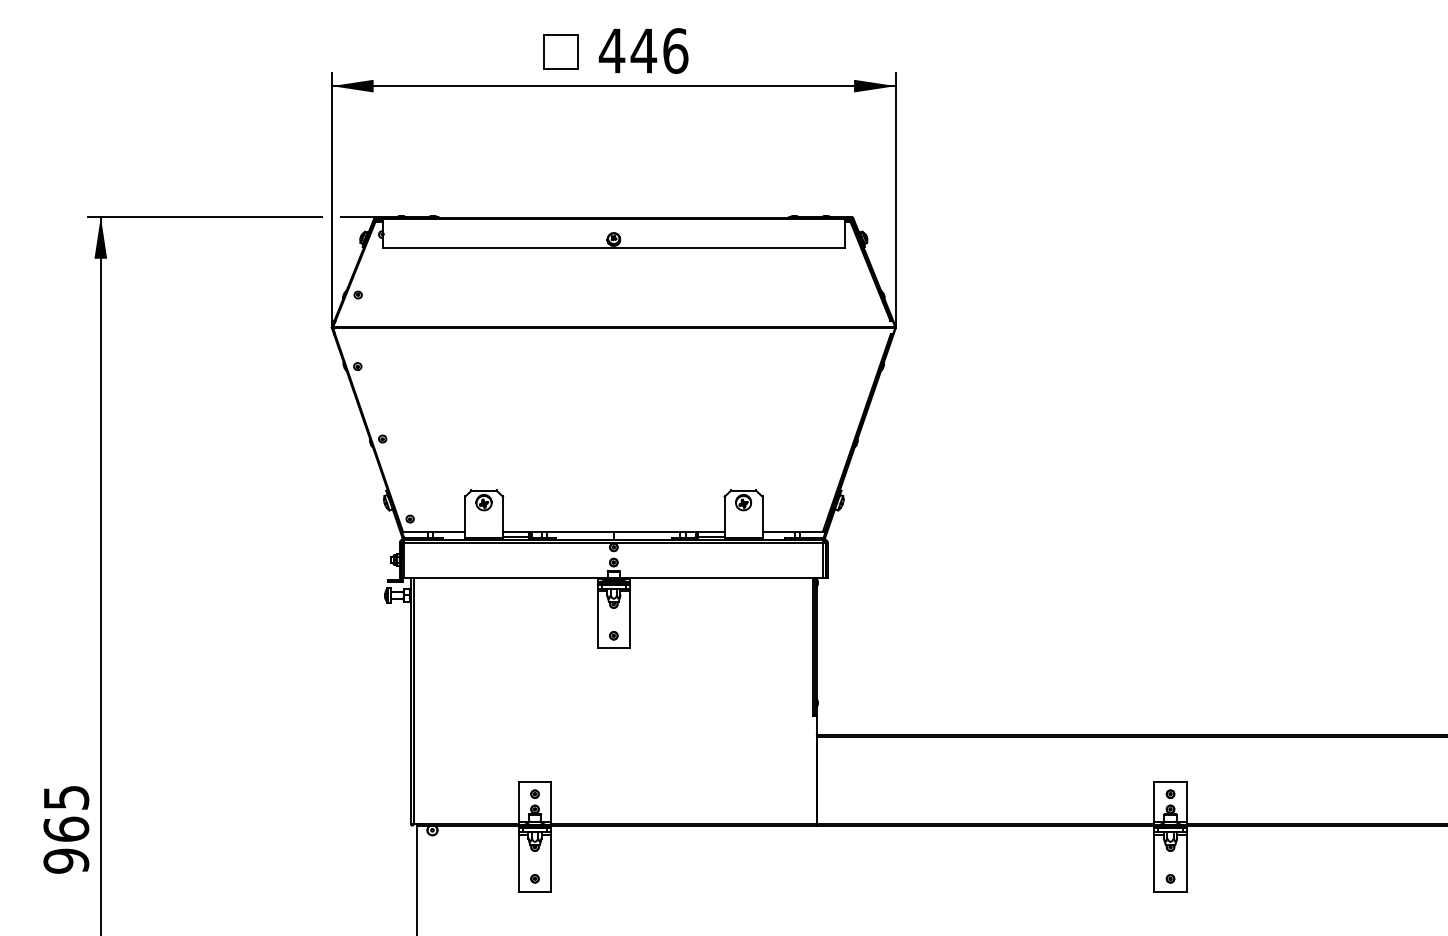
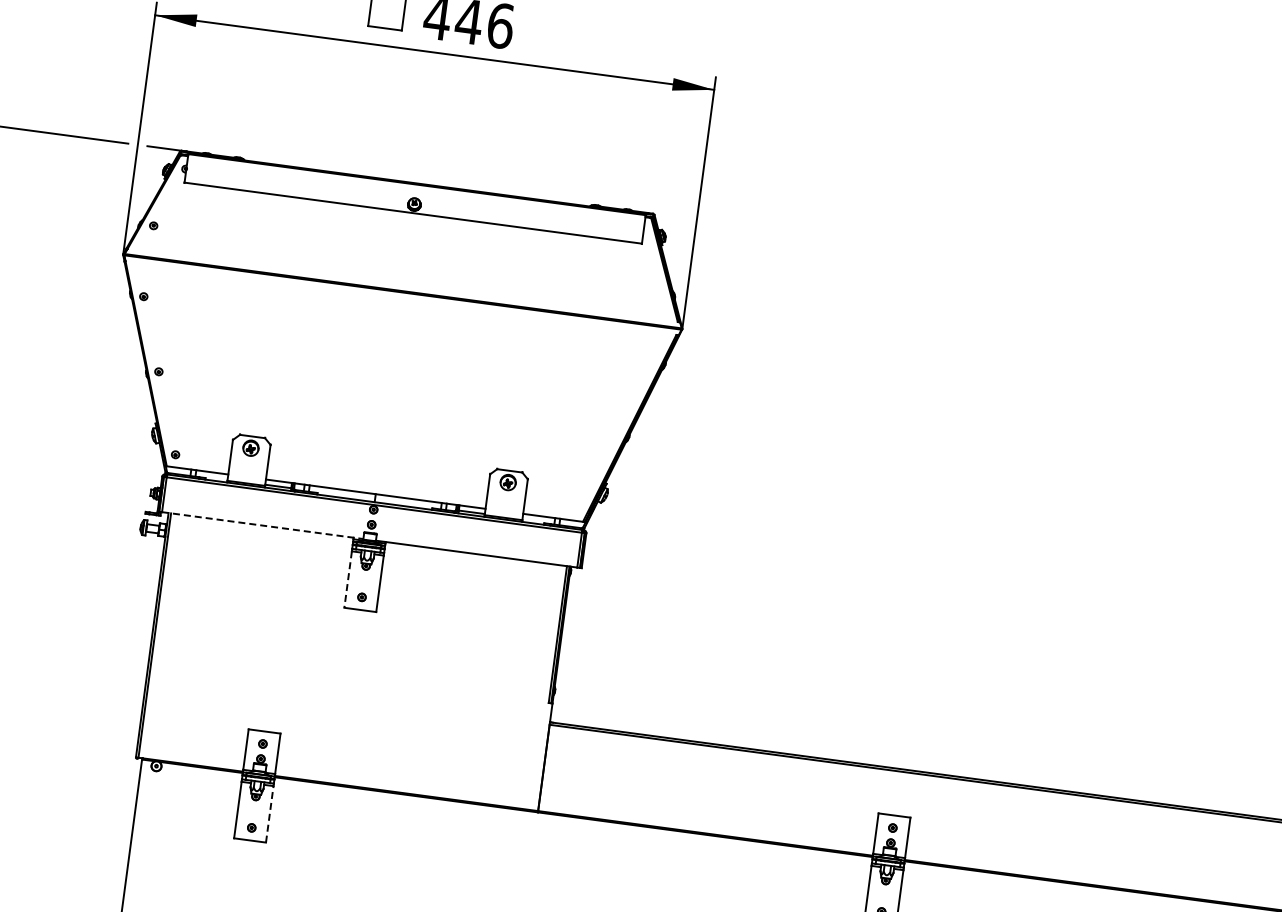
line: (505, 577) -> (262, 525), solid -> dashed
line: (597, 620) -> (347, 580), solid -> dashed
line: (551, 862) -> (270, 813), solid -> dashed

